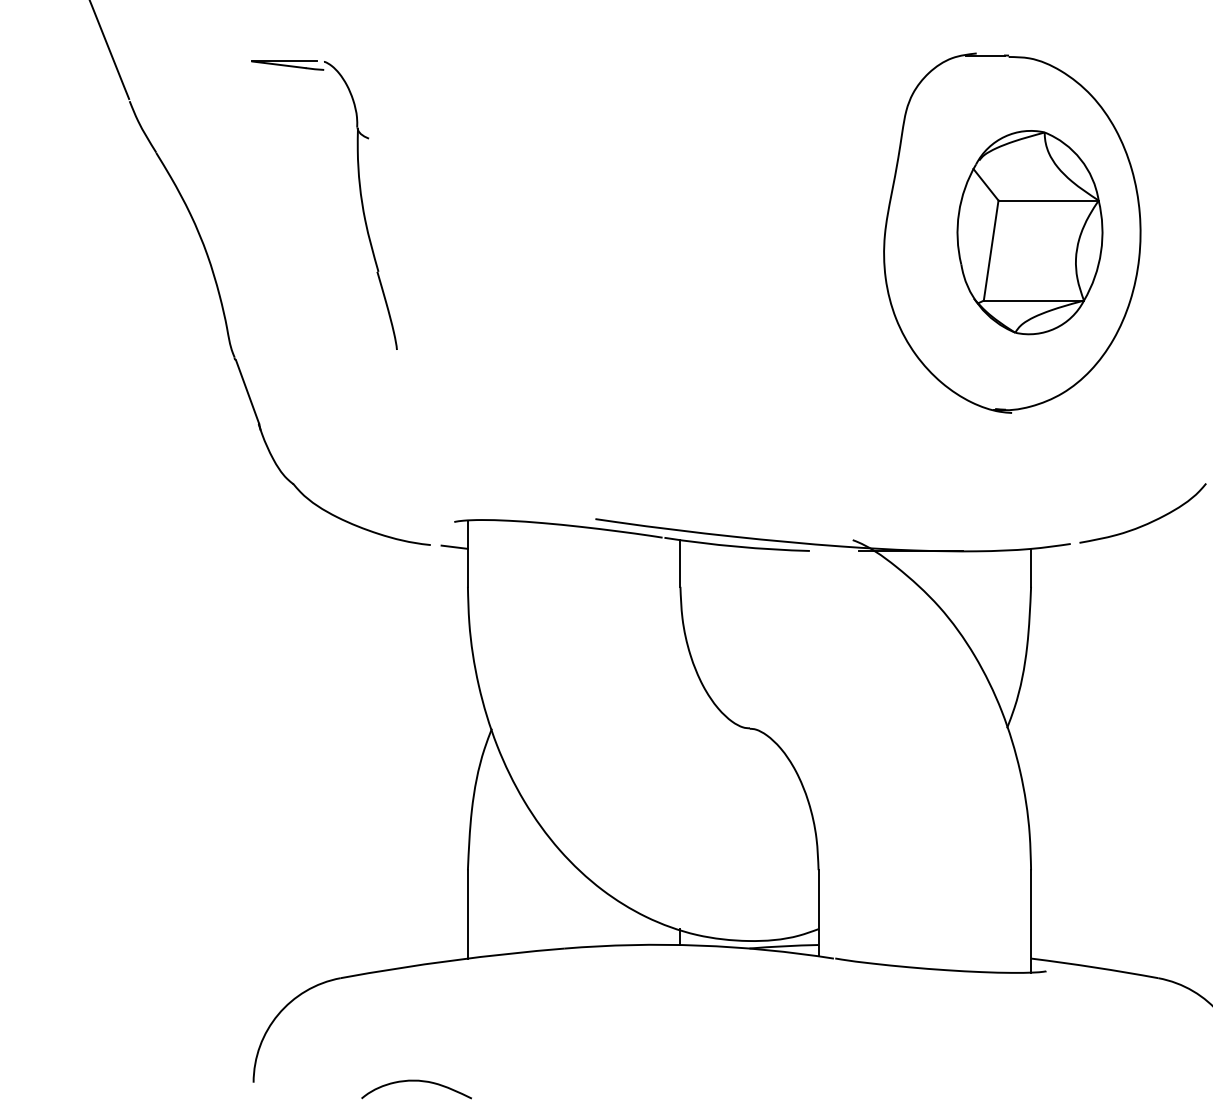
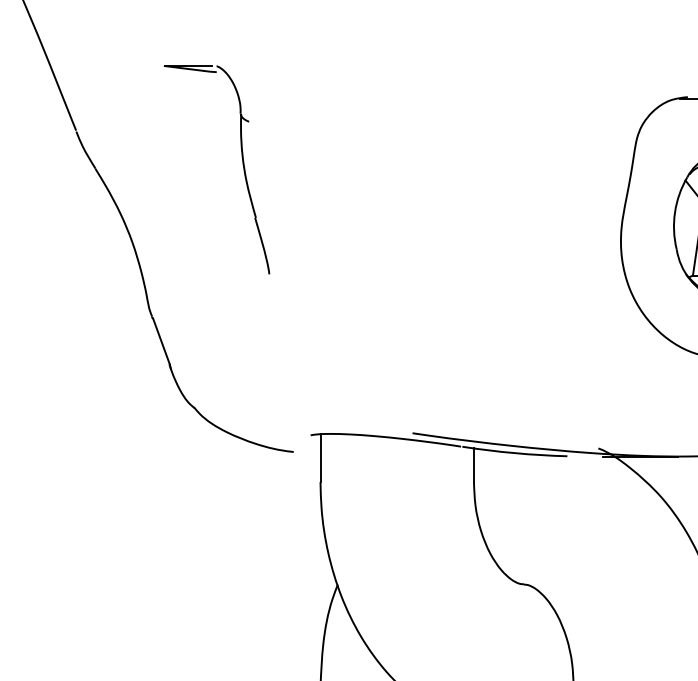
part: (360, 199) -> (242, 165), moved
line: (454, 546) -> (310, 453), removed

